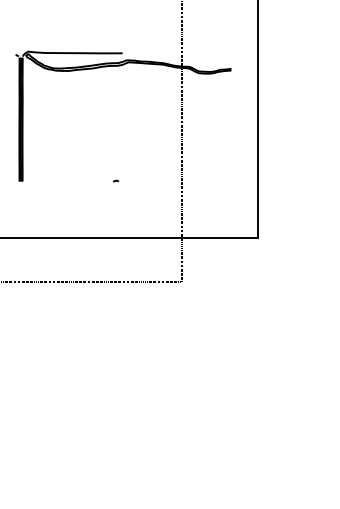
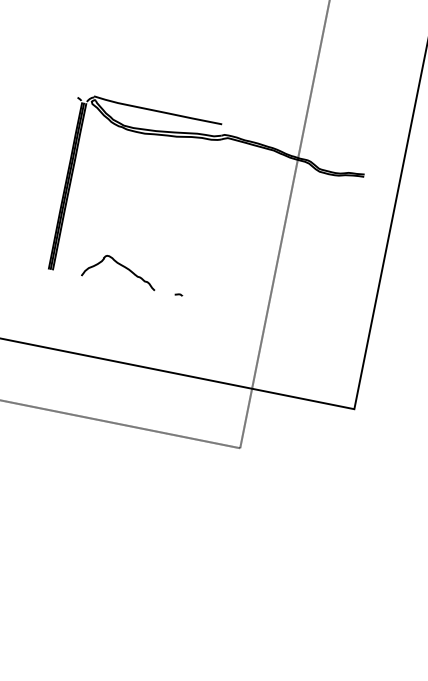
curve: (71, 169) -> (122, 267), added

